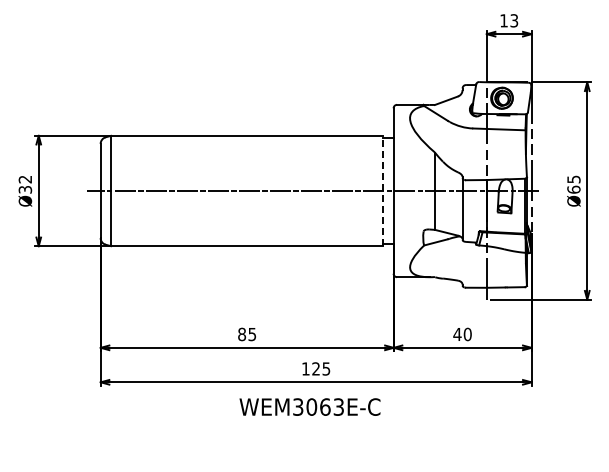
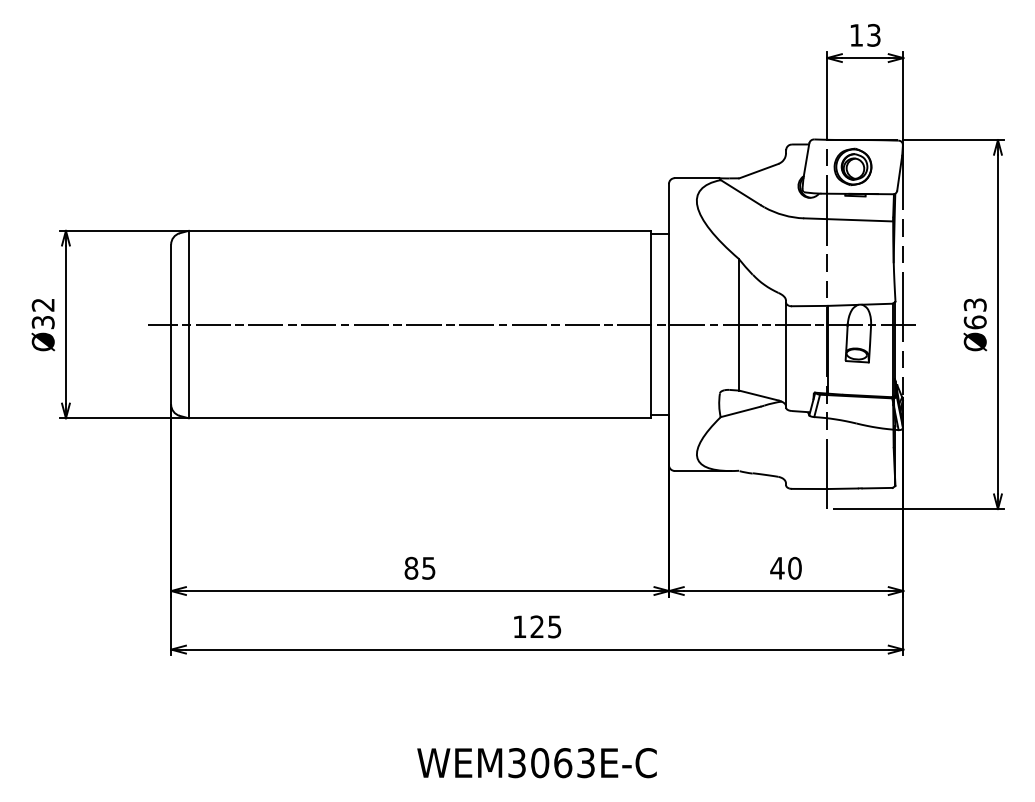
text: (573, 178) -> (974, 303), Ø65 -> Ø63
line: (383, 190) -> (651, 323), dashed -> solid
text: (309, 406) -> (536, 762), moved

